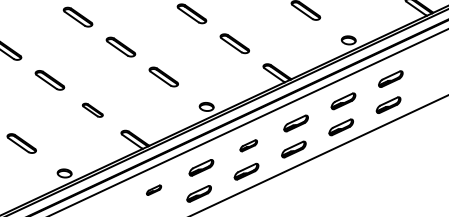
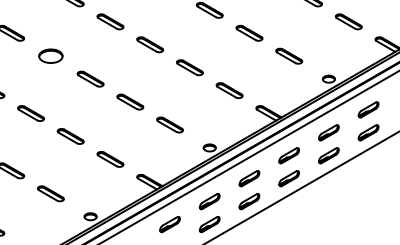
part: (92, 110) -> (110, 159), size x1.43
part: (248, 145) -> (249, 178), size x1.43
part: (153, 189) -> (169, 224), size x1.67

